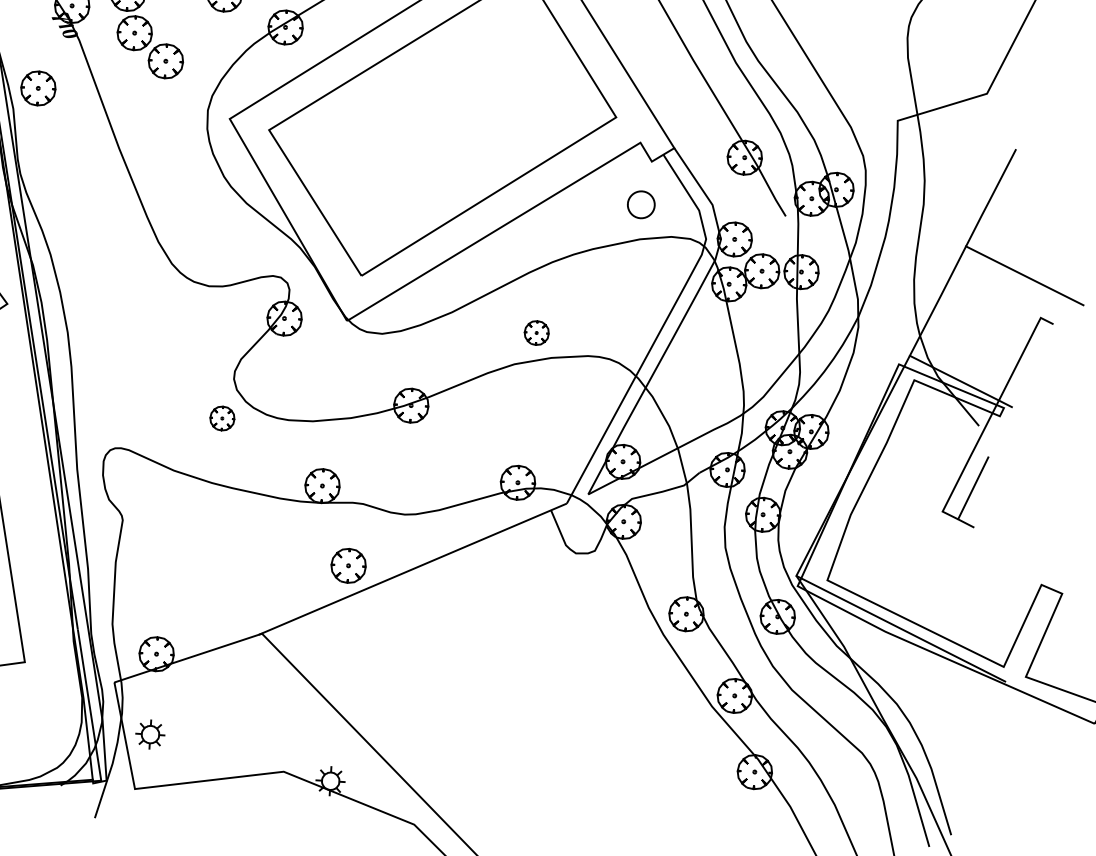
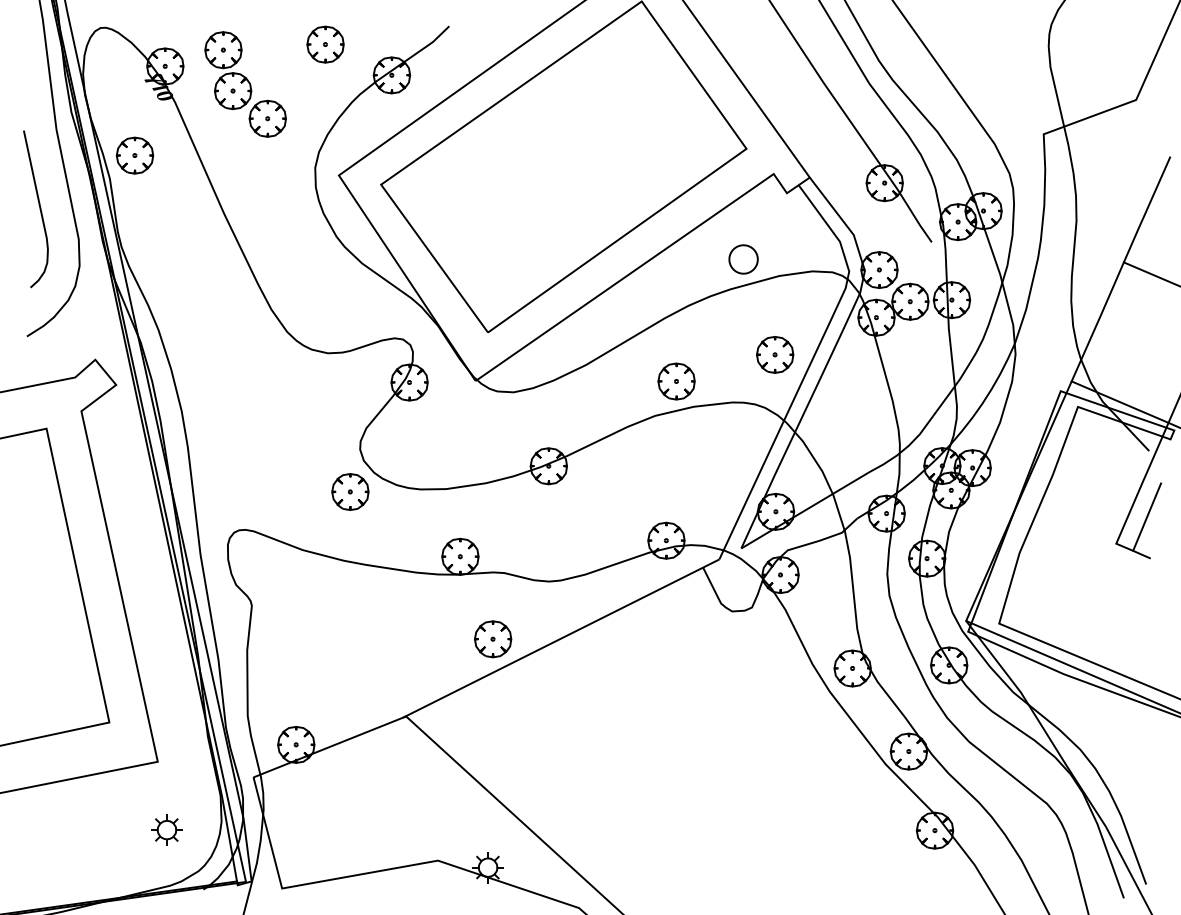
part: (641, 204) -> (743, 259), moved
part: (631, 313) -> (775, 354), added
part: (536, 333) -> (676, 381), size x1.43
part: (222, 418) -> (350, 491), size x1.43
part: (150, 734) -> (166, 829), moved

